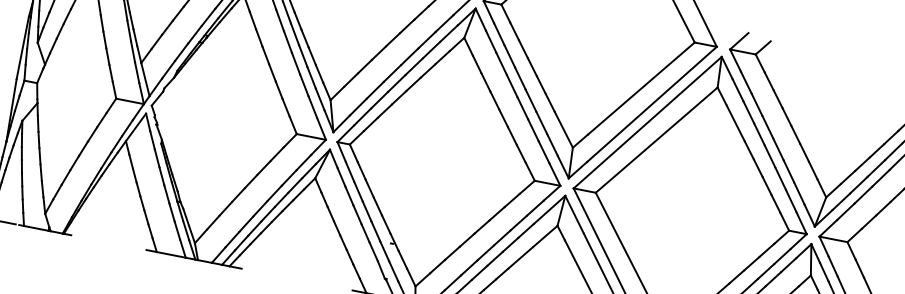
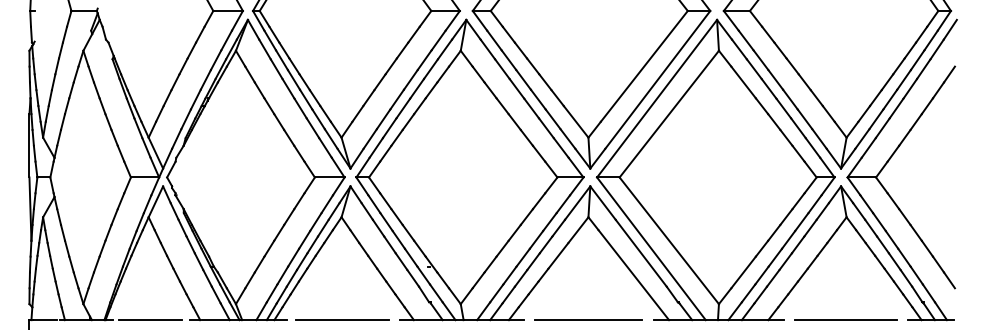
line: (107, 242) -> (150, 320), added
line: (296, 279) -> (342, 320), added

